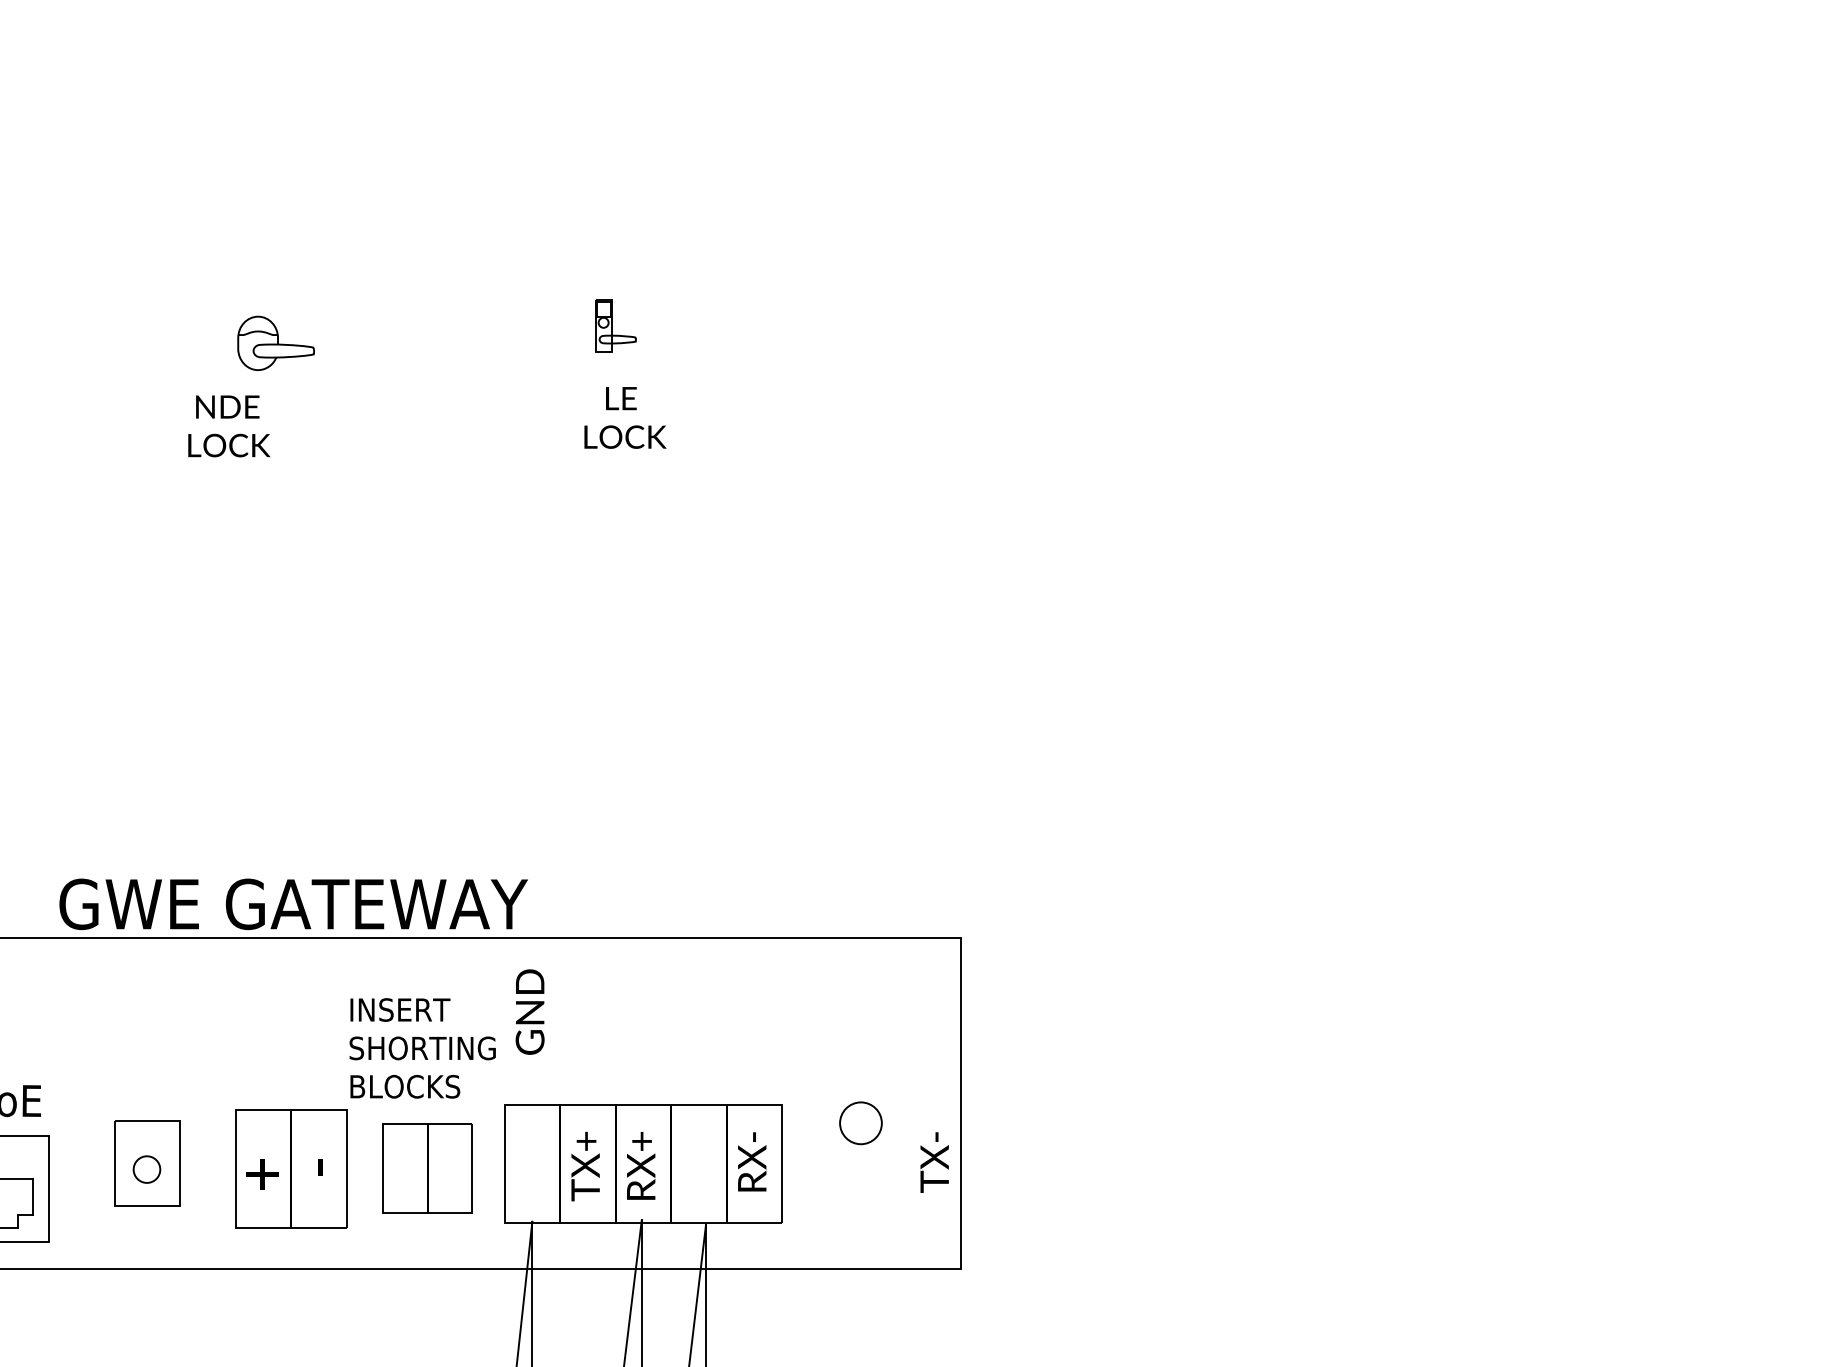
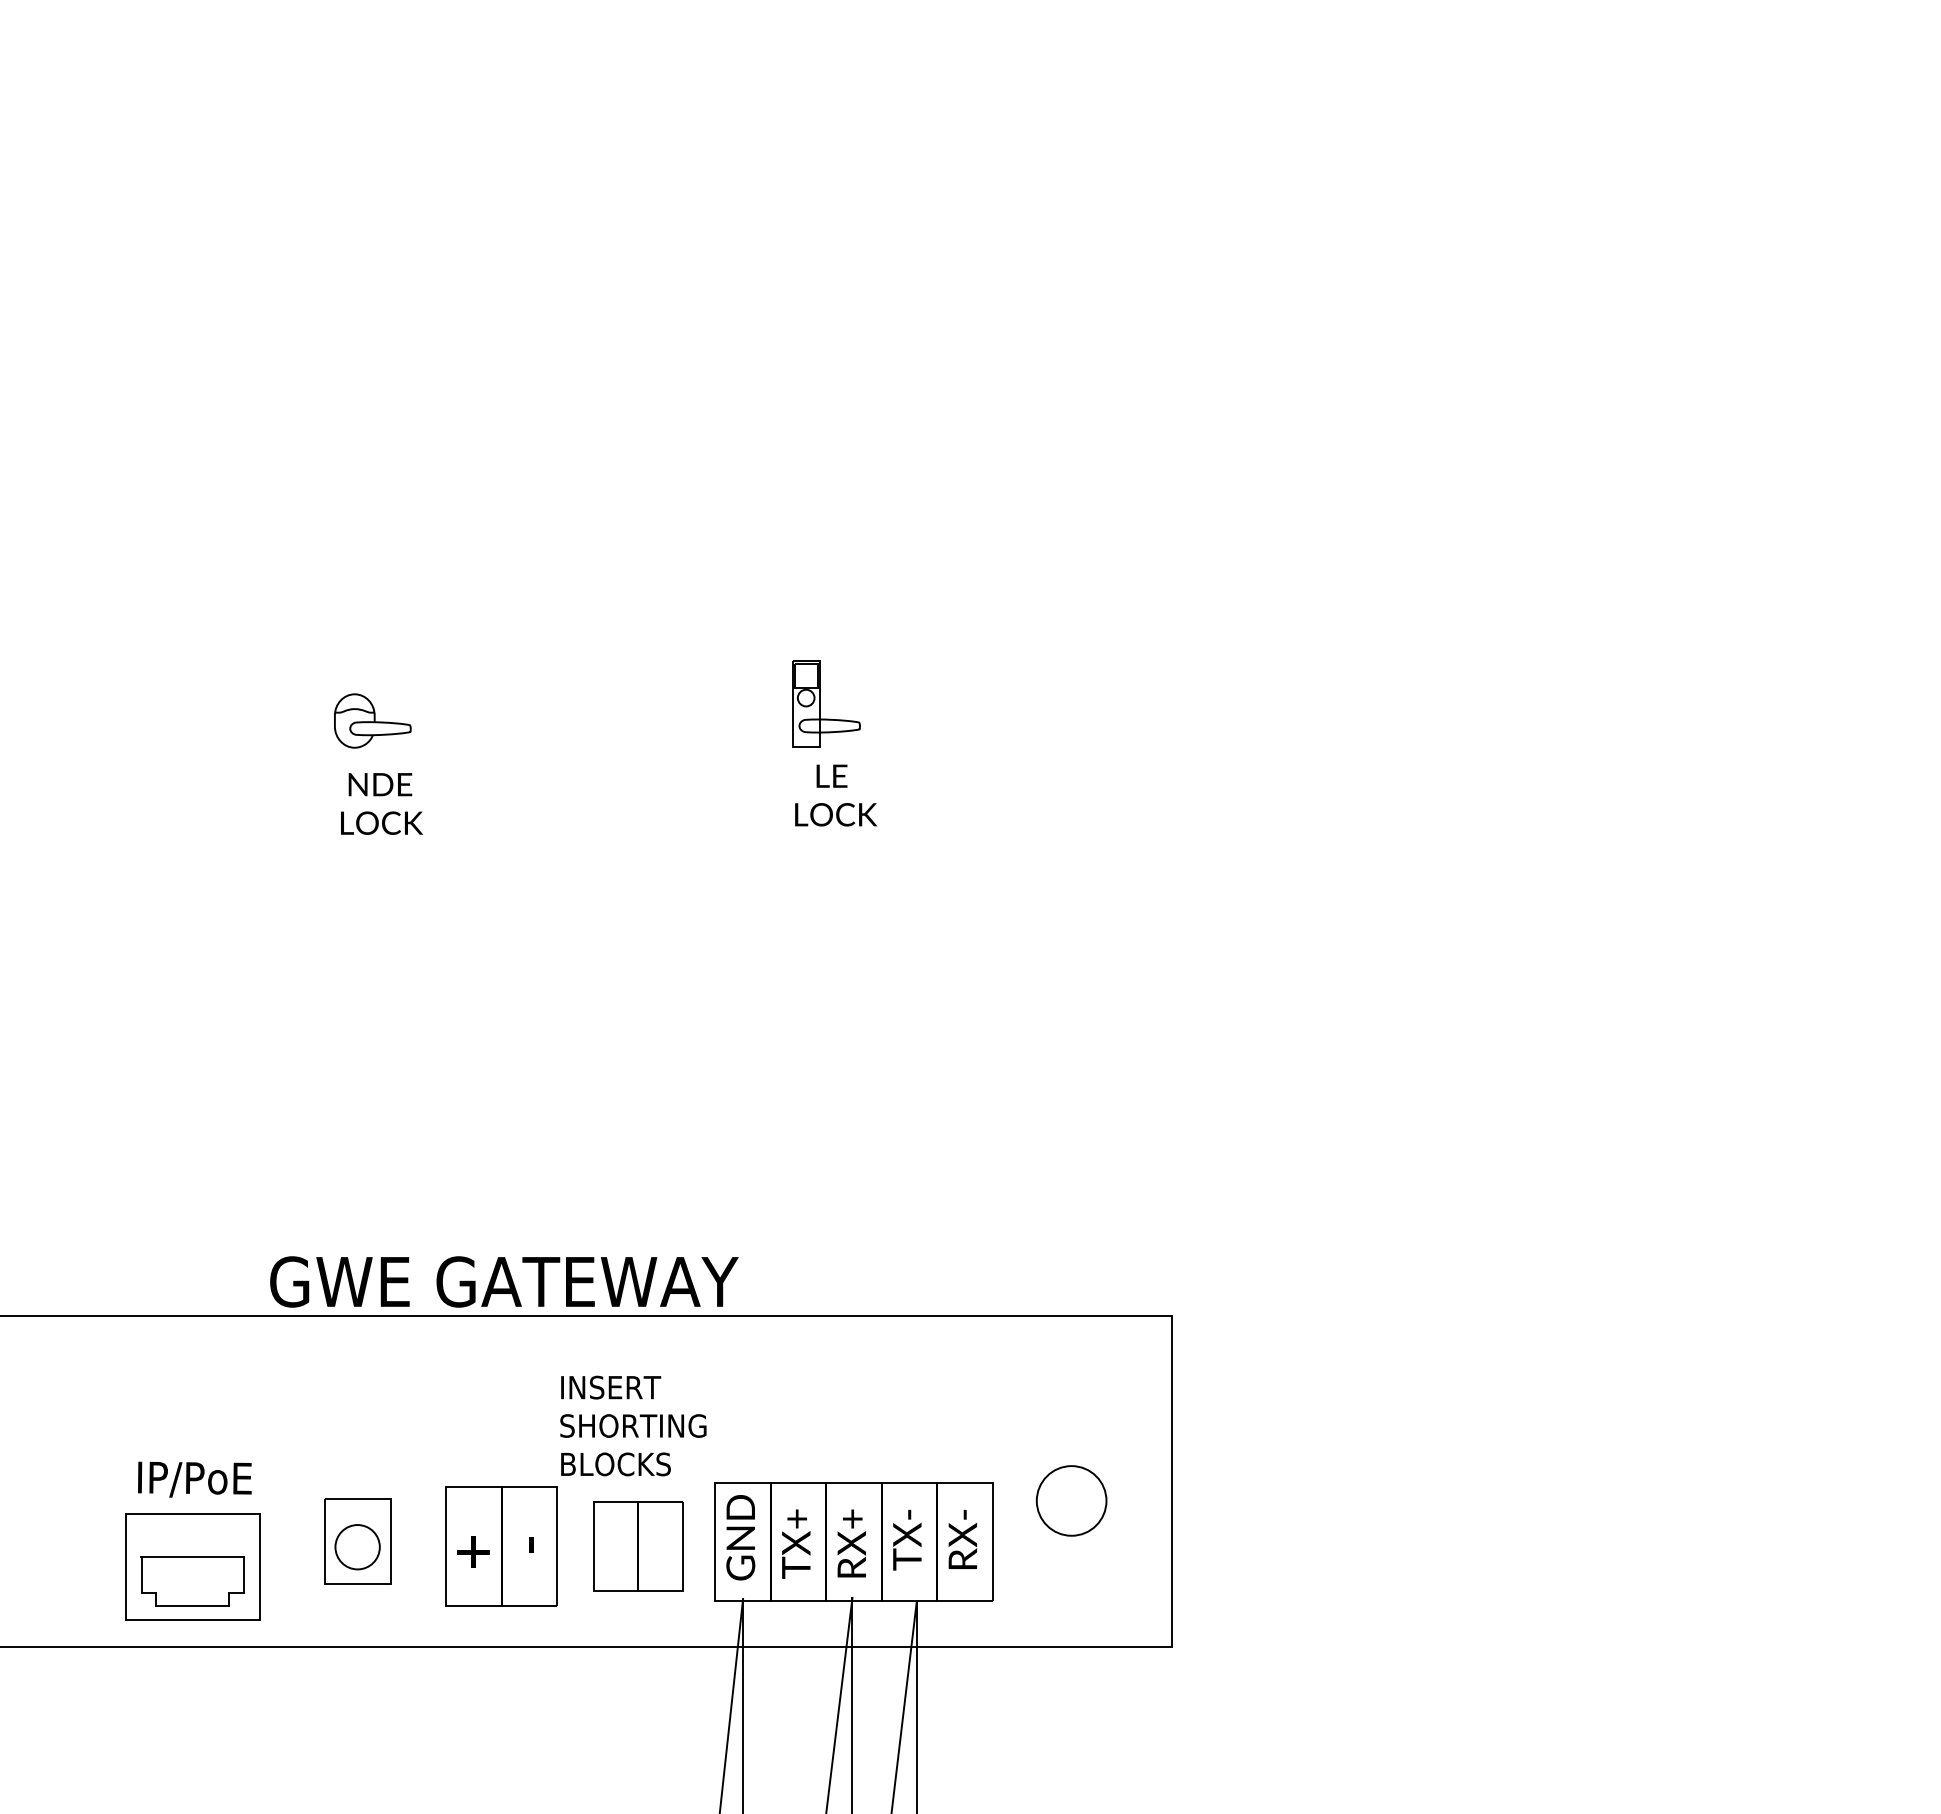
part: (615, 325) -> (826, 703), size x1.67
part: (275, 342) -> (372, 720), moved
text: (228, 425) -> (381, 803), moved
text: (529, 1011) -> (740, 1537), moved
circle: (860, 1122) -> (1071, 1500), size x1.67
text: (934, 1161) -> (907, 1539), moved
circle: (146, 1169) -> (357, 1547), size x1.67

